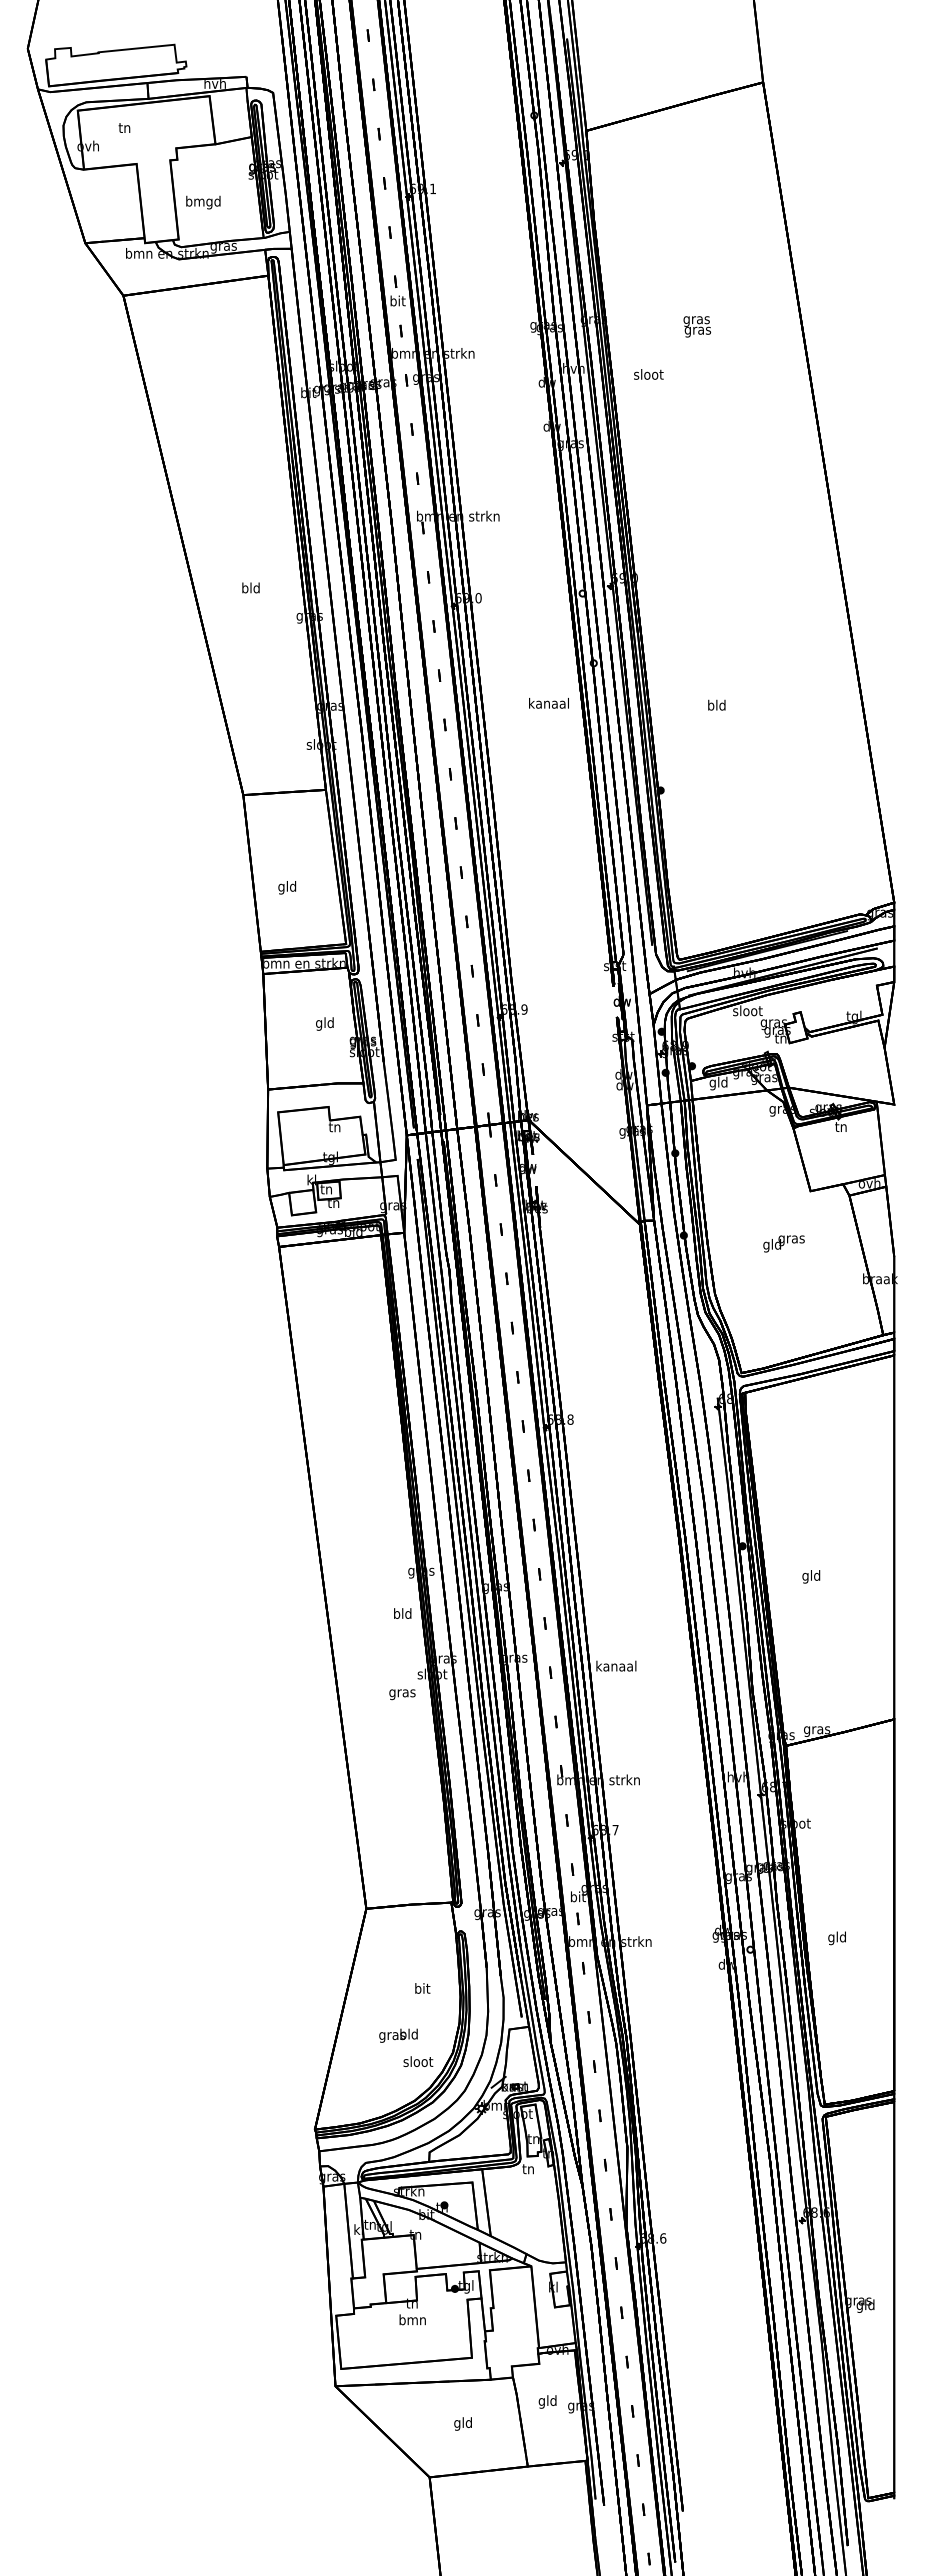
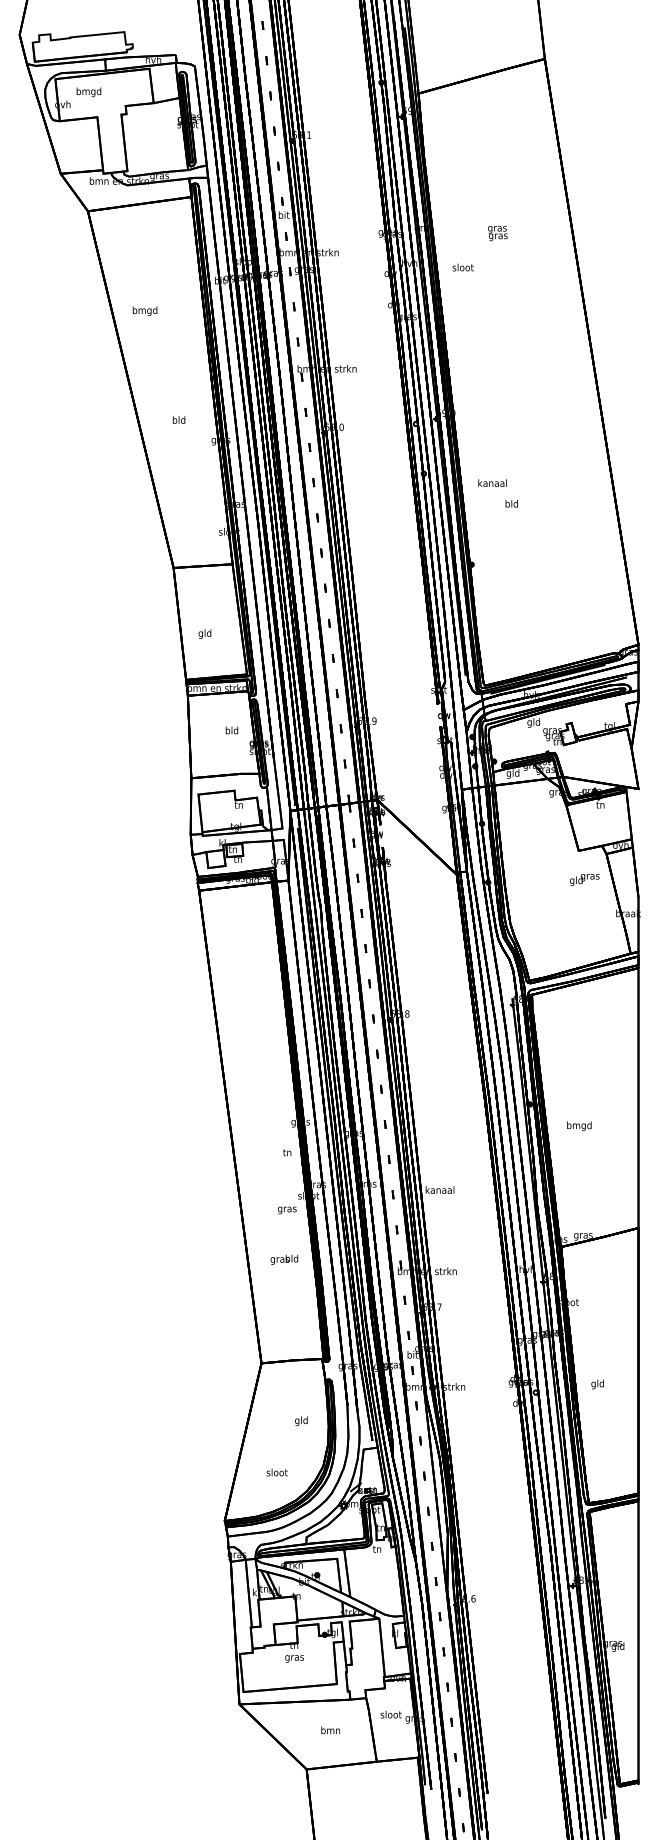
text: (124, 128) -> (88, 91), tn -> bmgd
text: (203, 202) -> (145, 311), moved
text: (548, 703) -> (492, 483), moved
text: (747, 1011) -> (533, 722), sloot -> gld
text: (319, 1023) -> (228, 731), gld -> bld
text: (783, 1243) -> (584, 879), moved
text: (811, 1576) -> (579, 1126), gld -> bmgd
text: (402, 1613) -> (287, 1152), bld -> tn
text: (422, 1989) -> (301, 1421), bit -> gld
text: (398, 2035) -> (284, 1259), moved
text: (418, 2061) -> (277, 1472), moved
text: (412, 2320) -> (294, 1657), bmn -> gras
text: (547, 2401) -> (390, 1715), gld -> sloot
text: (463, 2423) -> (330, 1730), gld -> bmn

